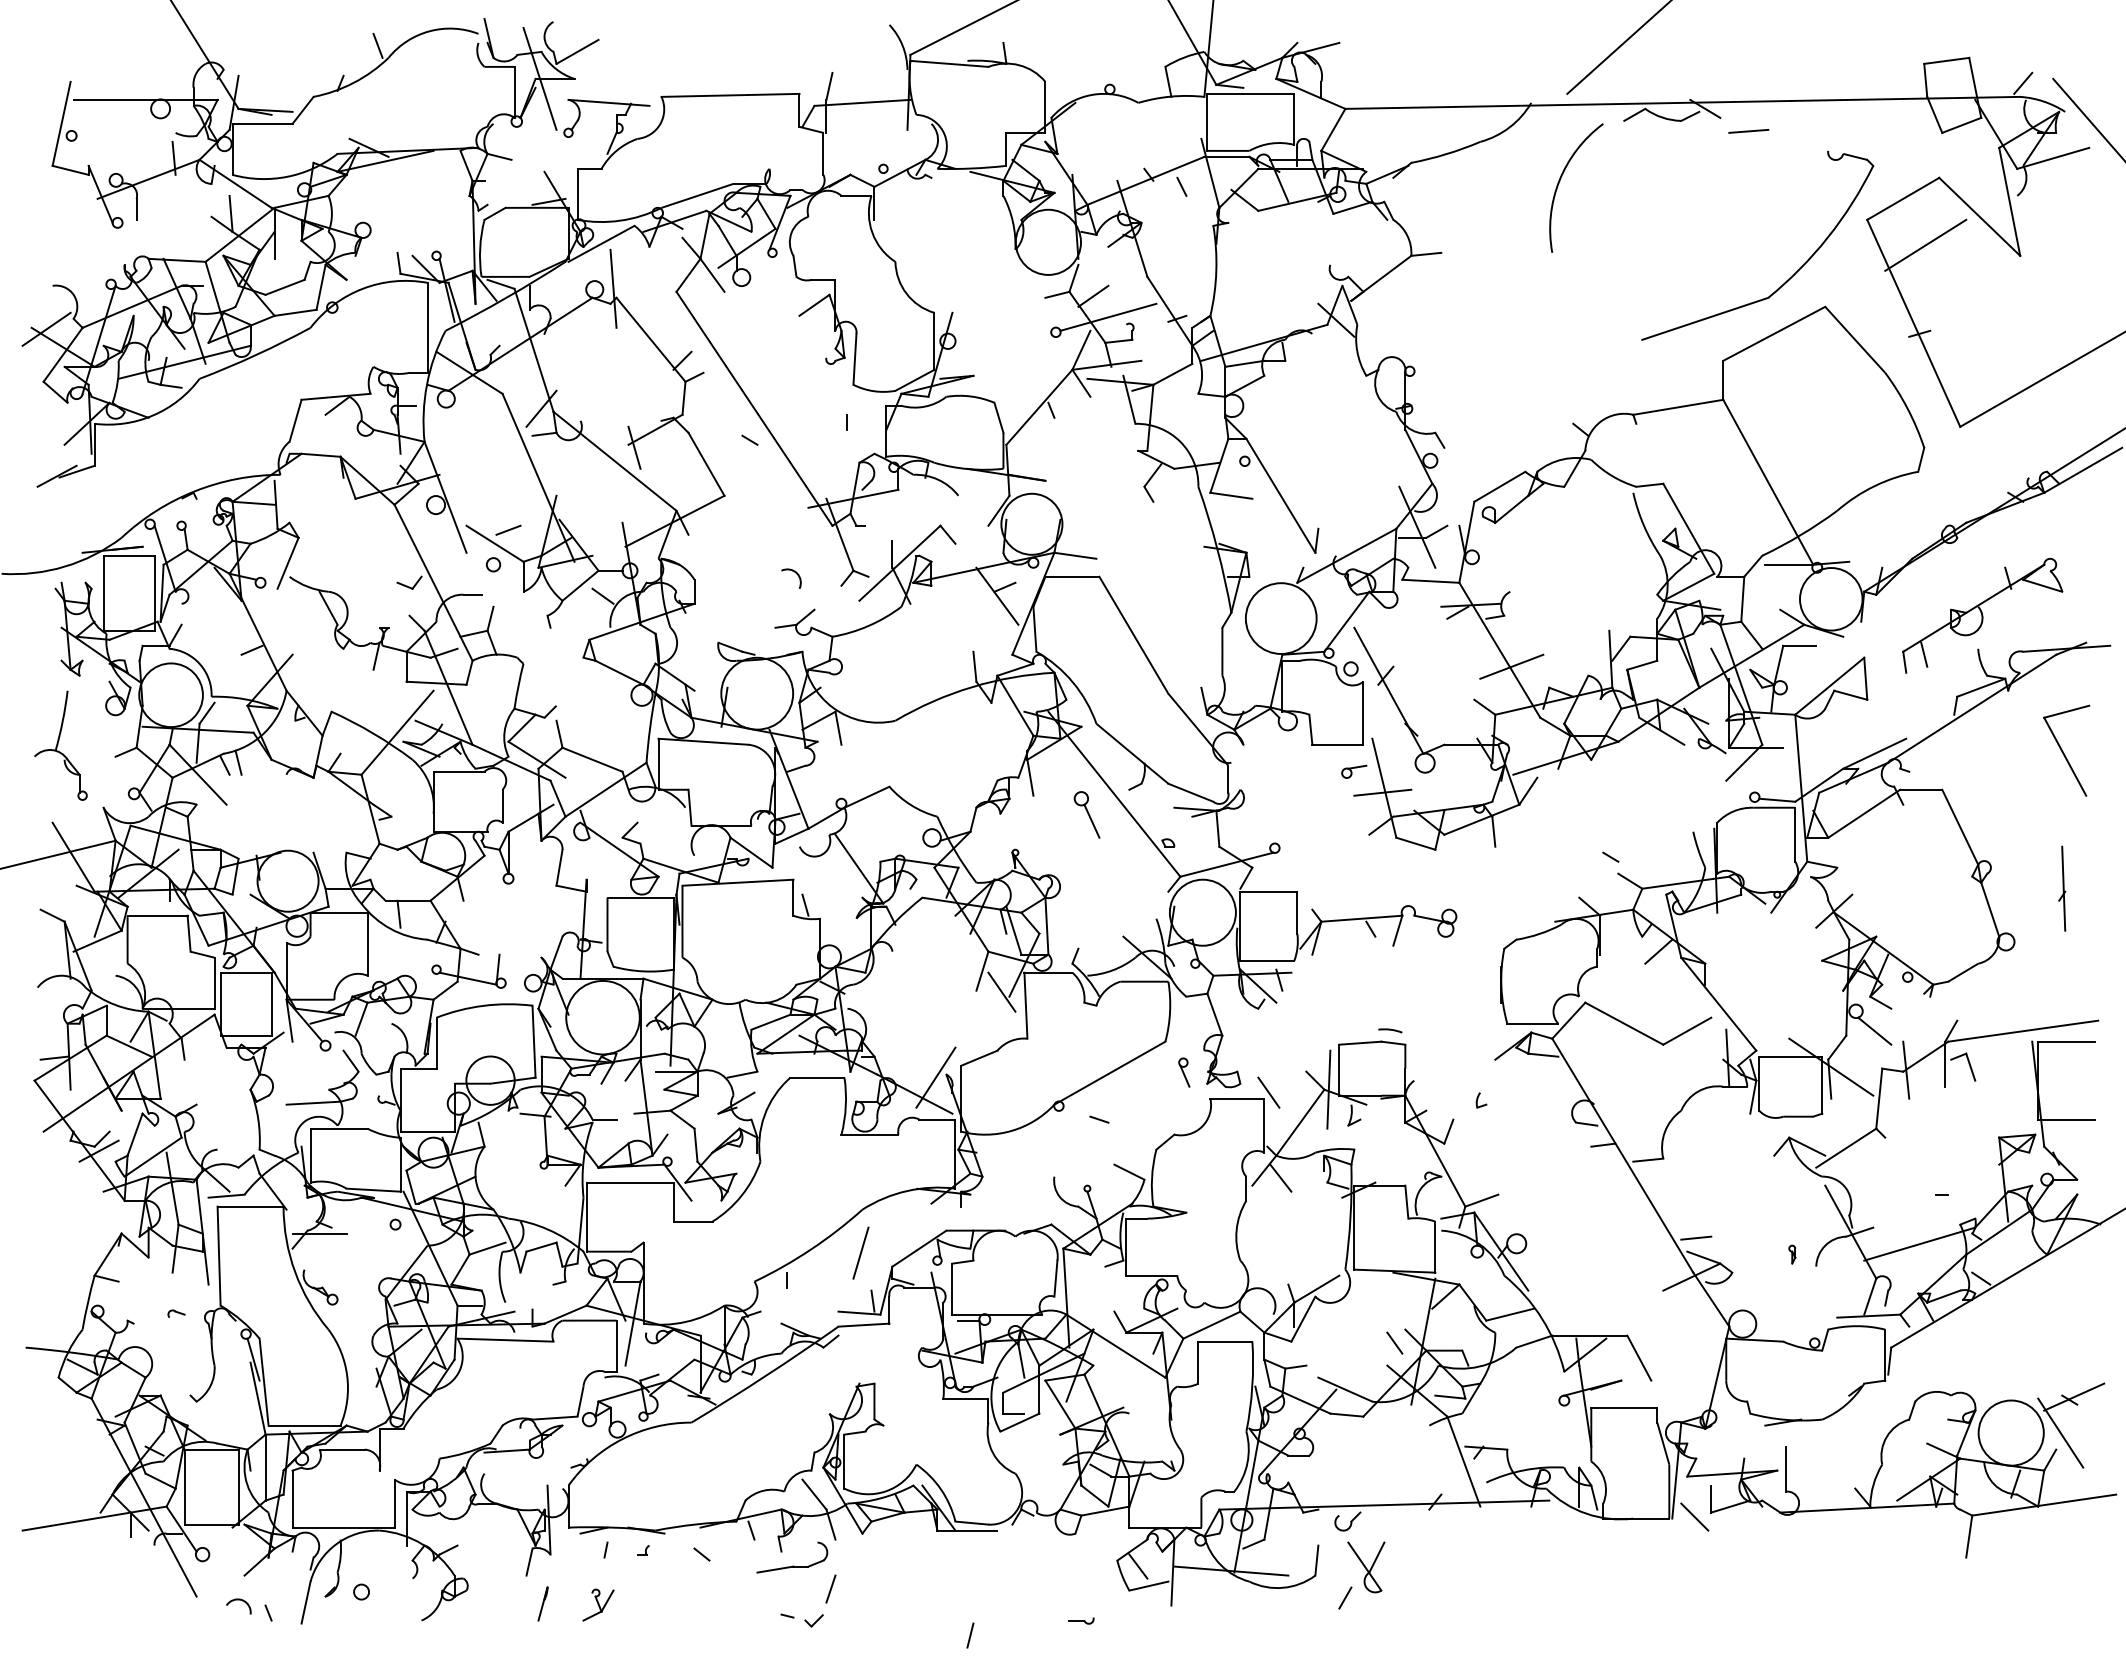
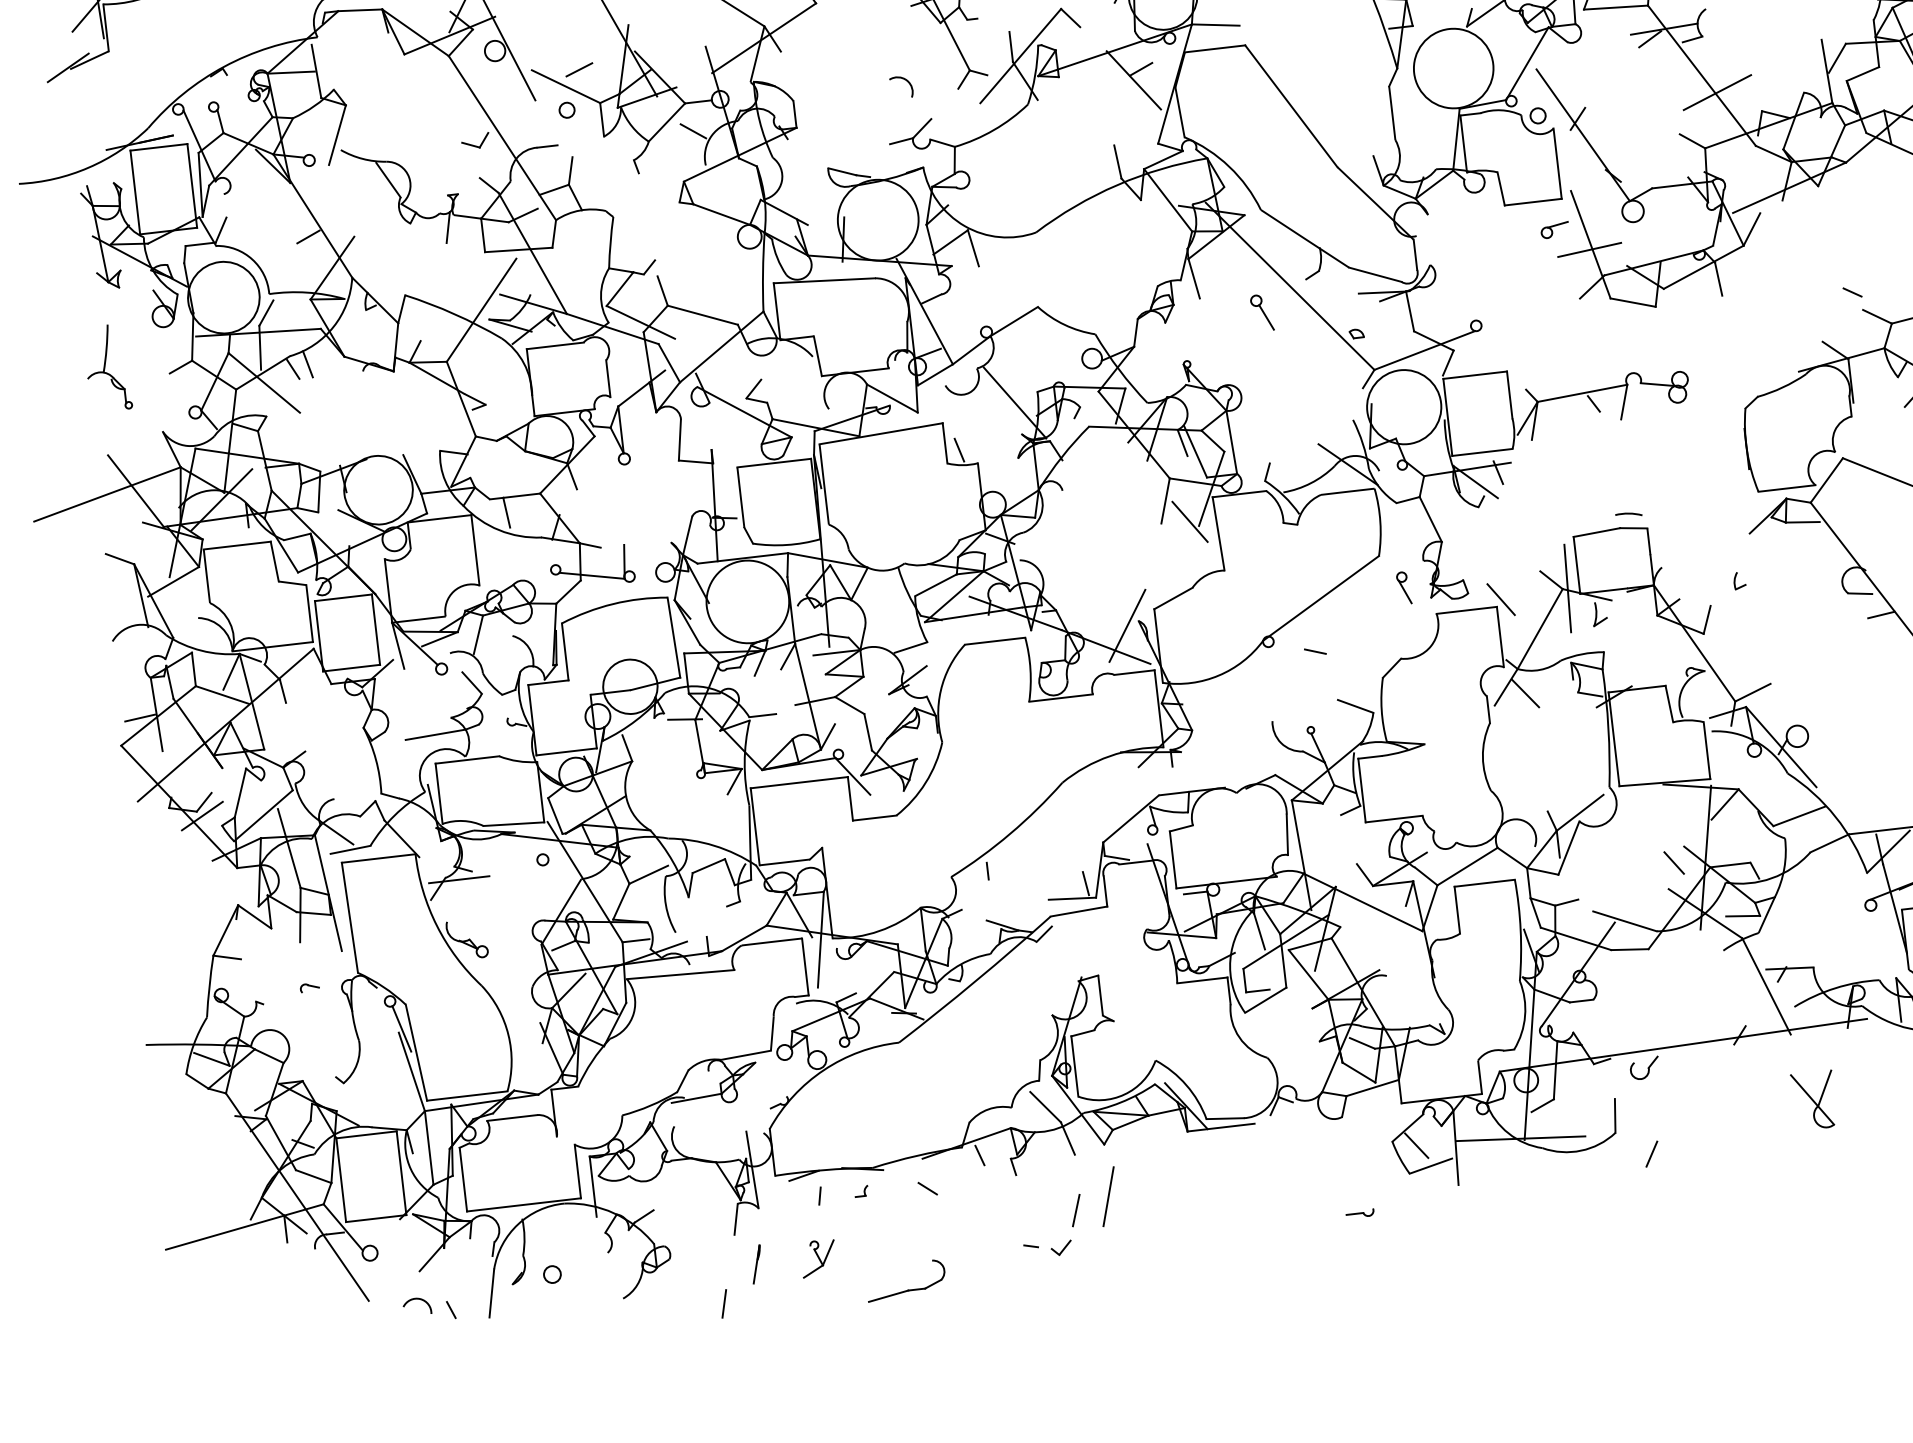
part: (60, 745) -> (106, 368), size x0.7
part: (1086, 814) -> (1261, 312), size x0.7
line: (860, 1252) -> (1107, 1196), moved
part: (792, 1565) -> (907, 1289), moved
part: (1366, 1567) -> (1814, 1100), moved
line: (970, 1635) -> (724, 1303), moved

